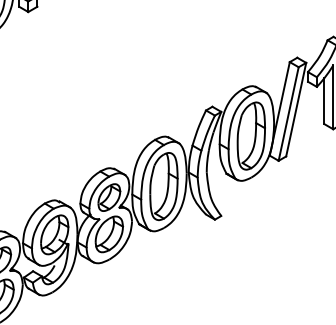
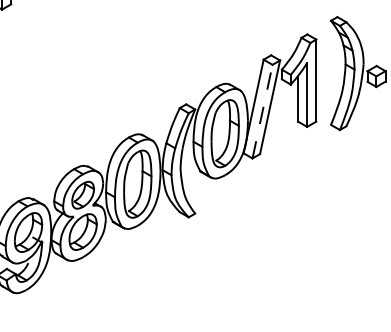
line: (288, 113) -> (262, 111), solid -> dashed

